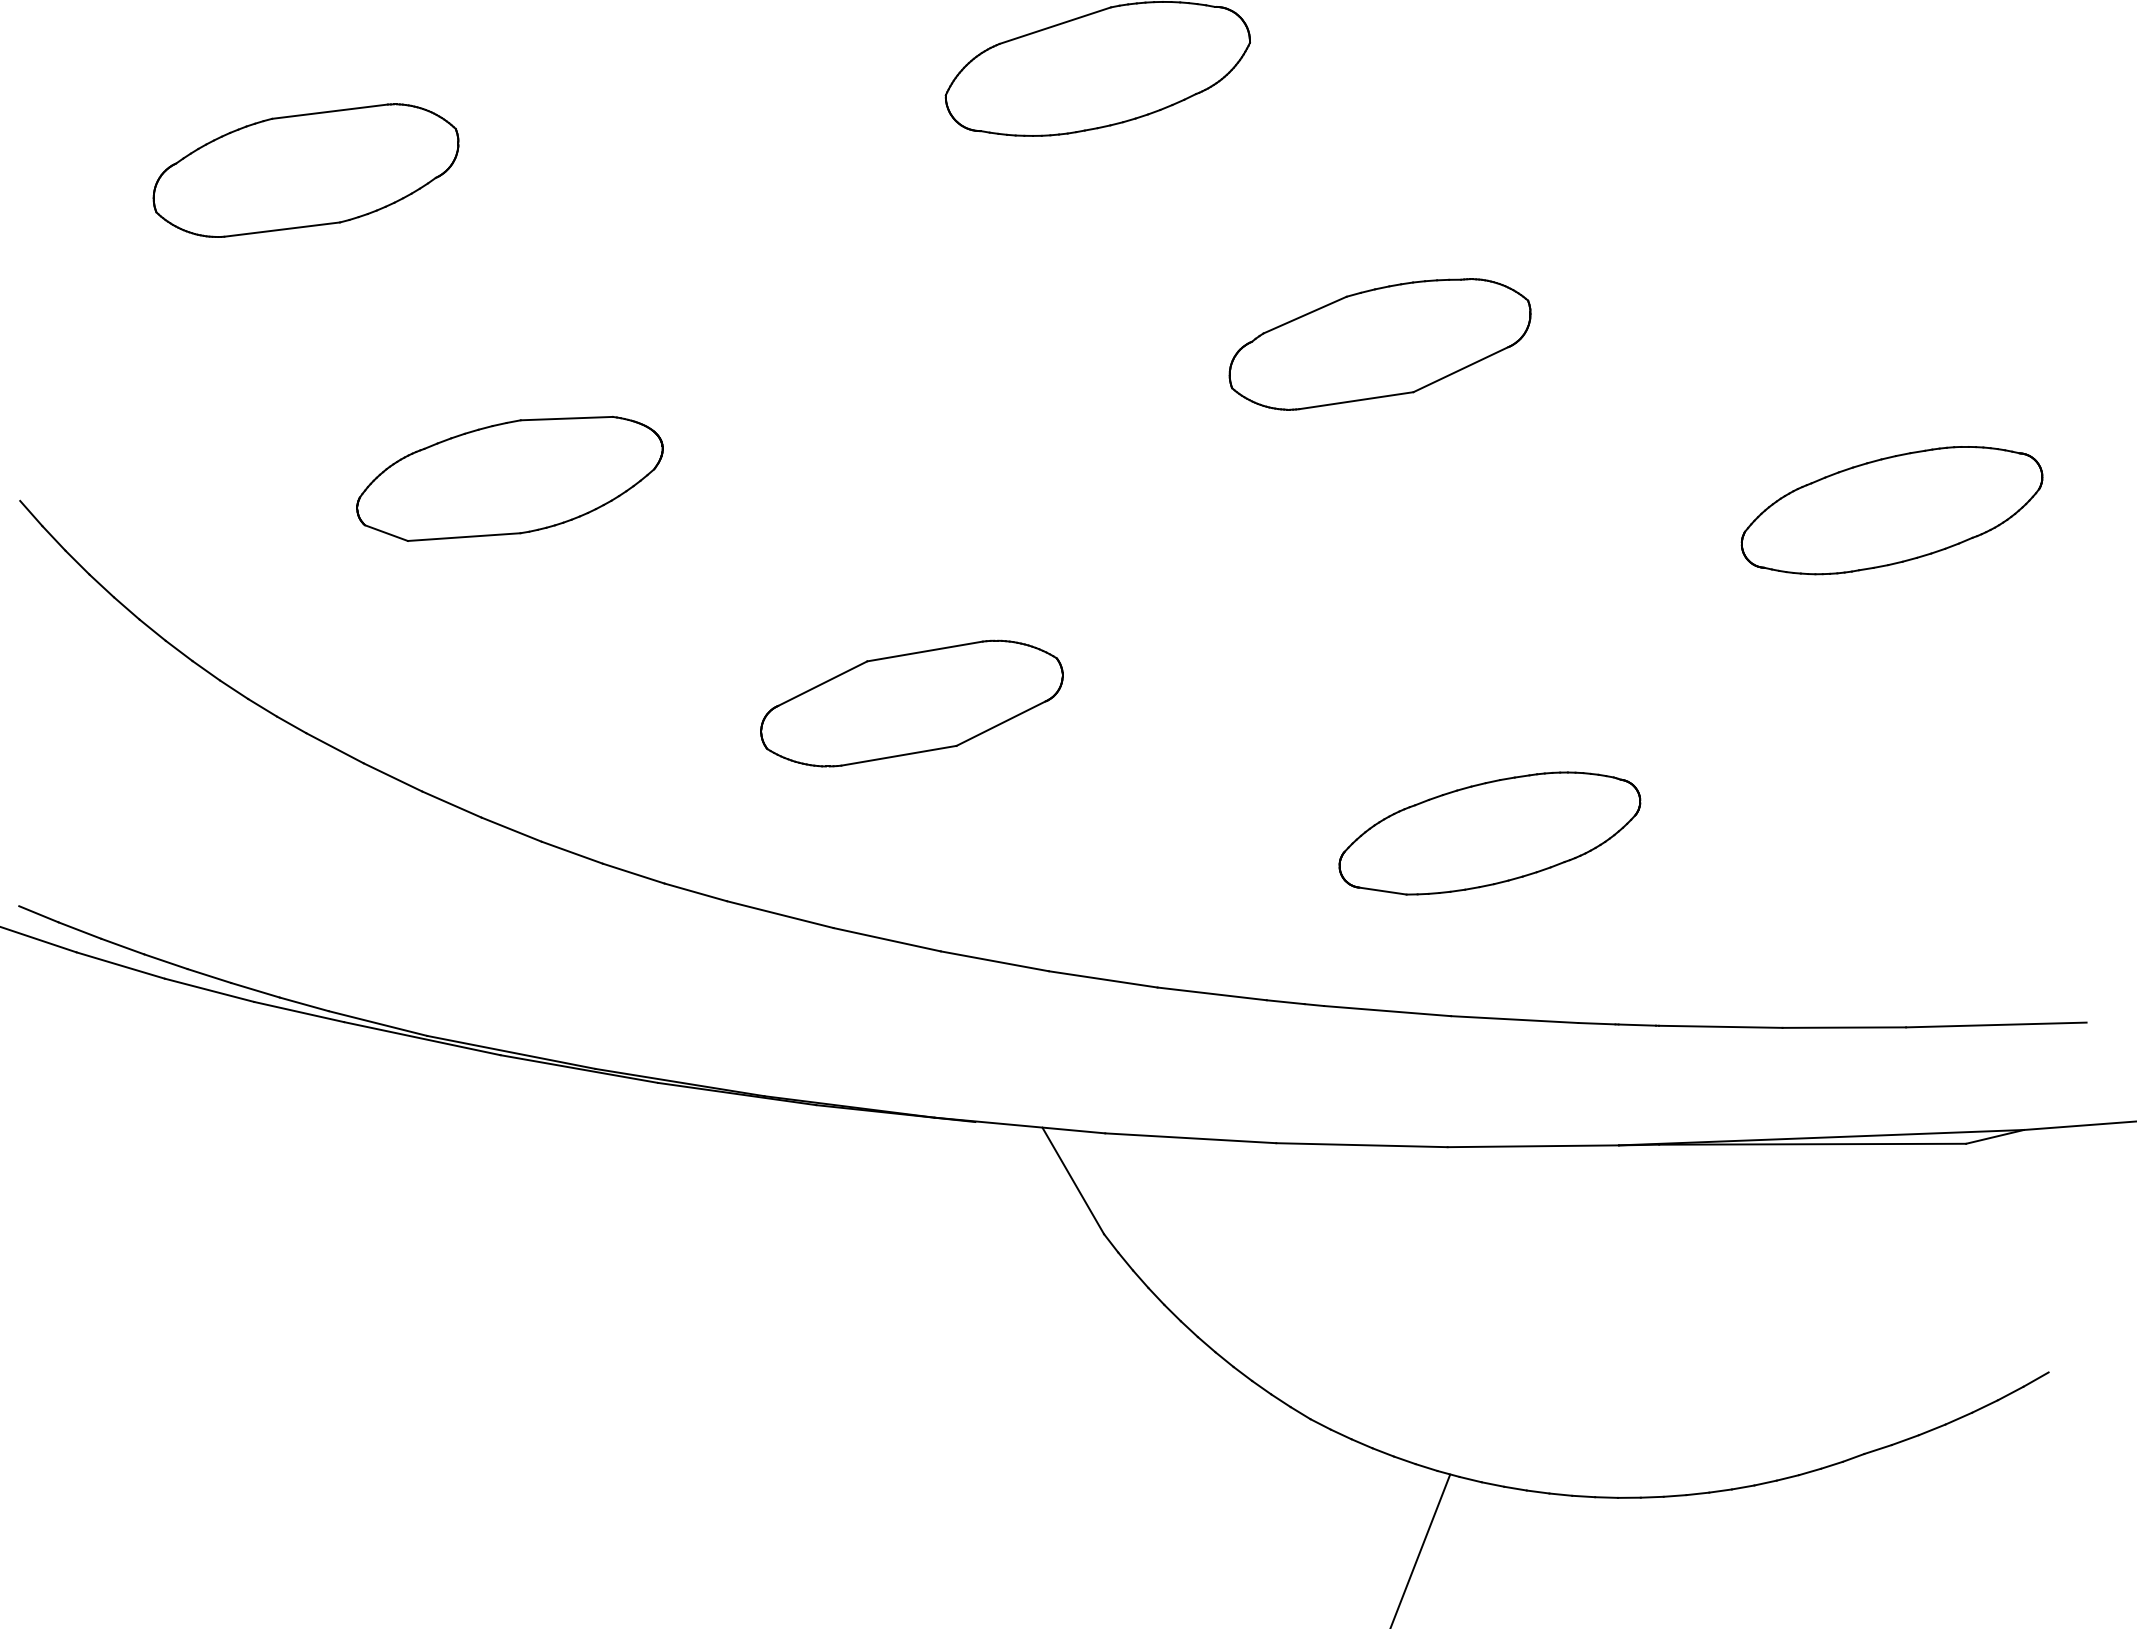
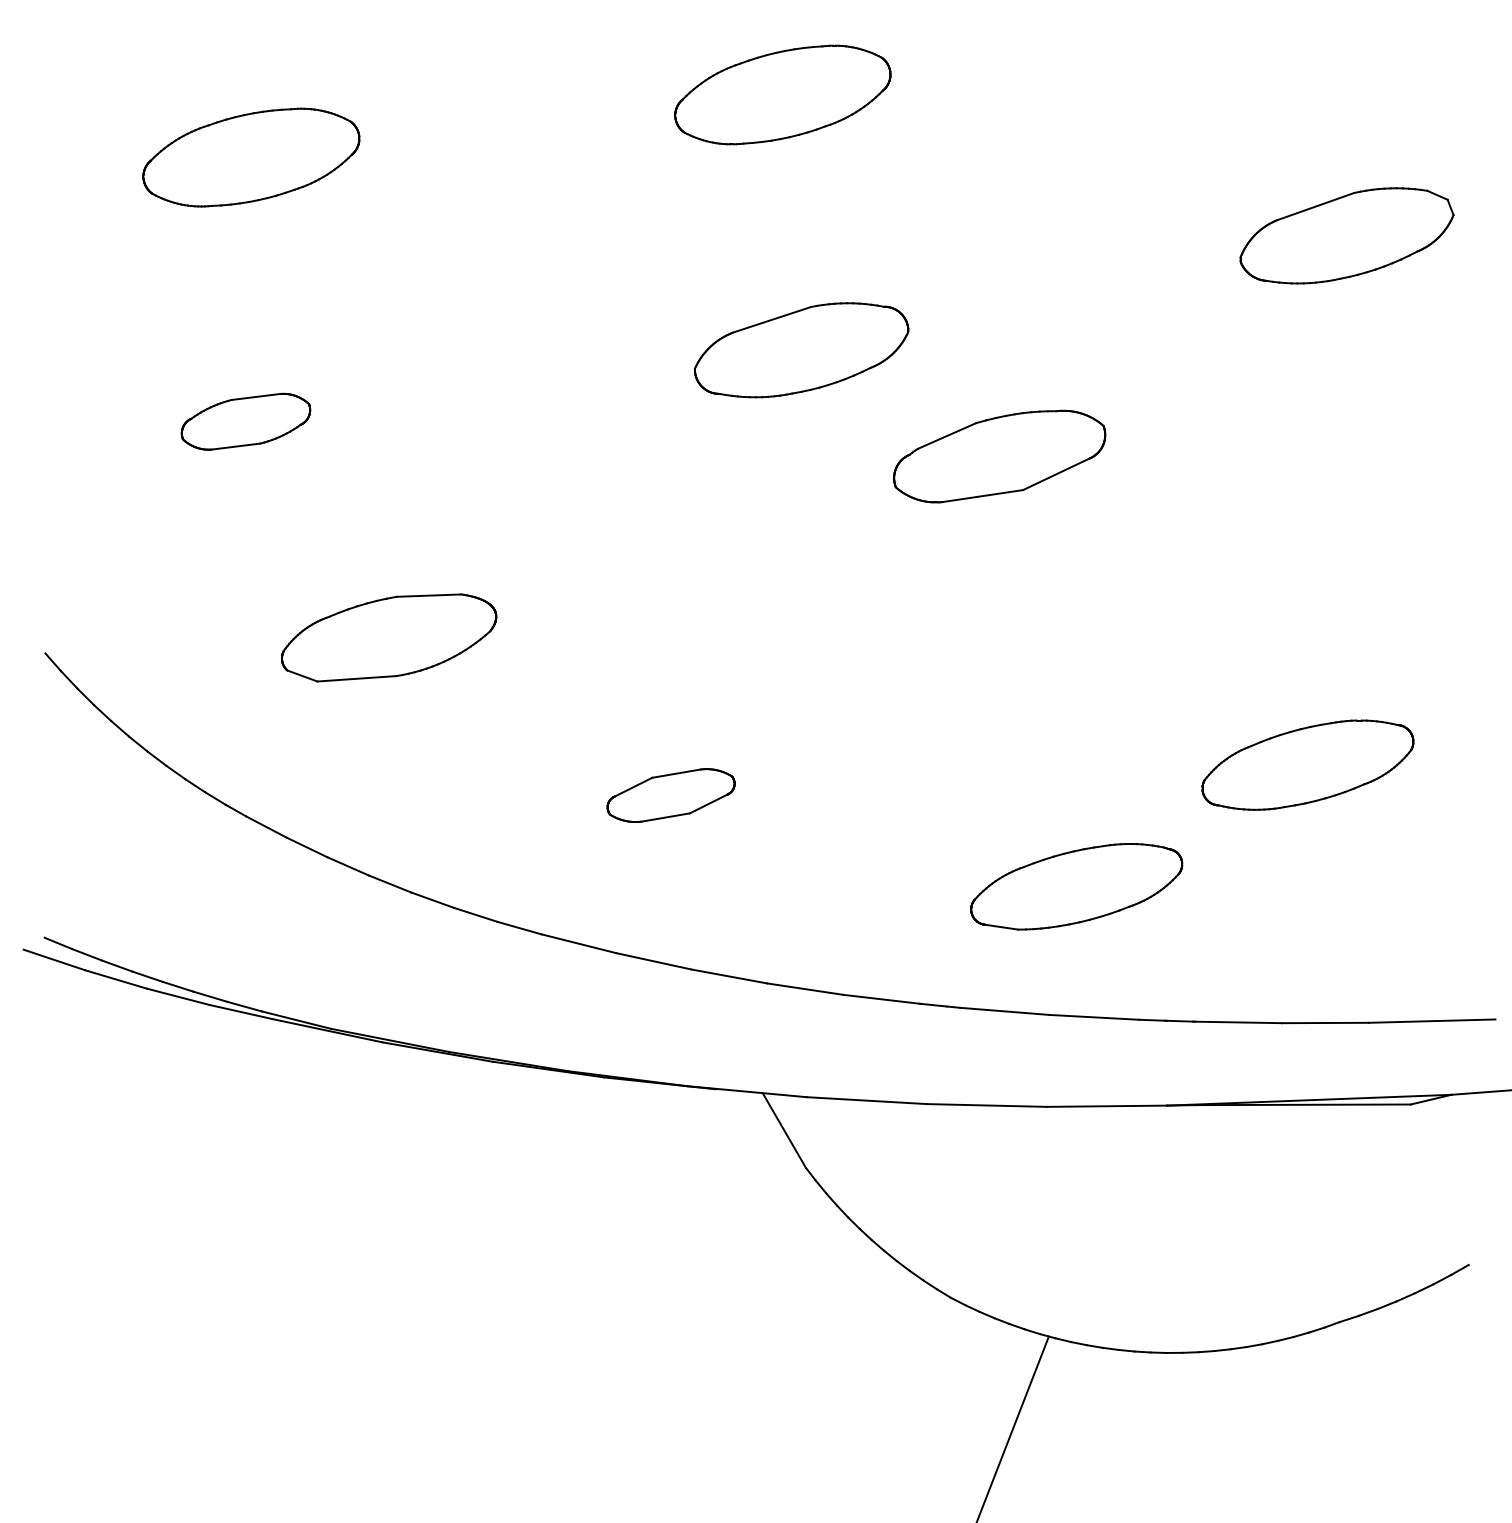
part: (305, 170) -> (245, 421), size x0.6
part: (1379, 344) -> (999, 456), moved
part: (1891, 509) -> (1307, 764), moved
part: (911, 703) -> (670, 795), size x0.6

